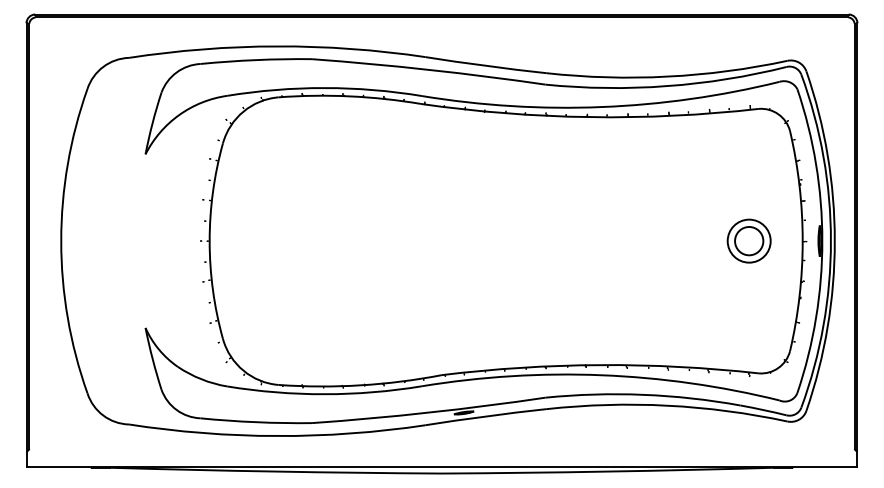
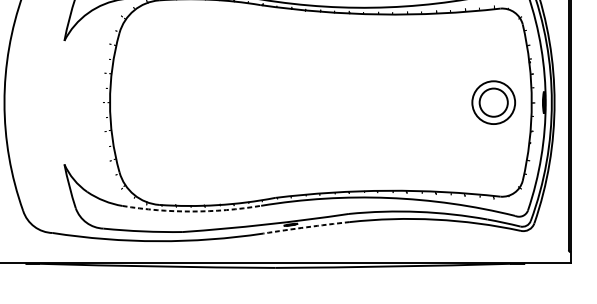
part: (748, 240) -> (493, 102), size x1.4
arc: (324, 394) -> (191, 211), solid -> dashed
arc: (485, 416) -> (306, 227), solid -> dashed

